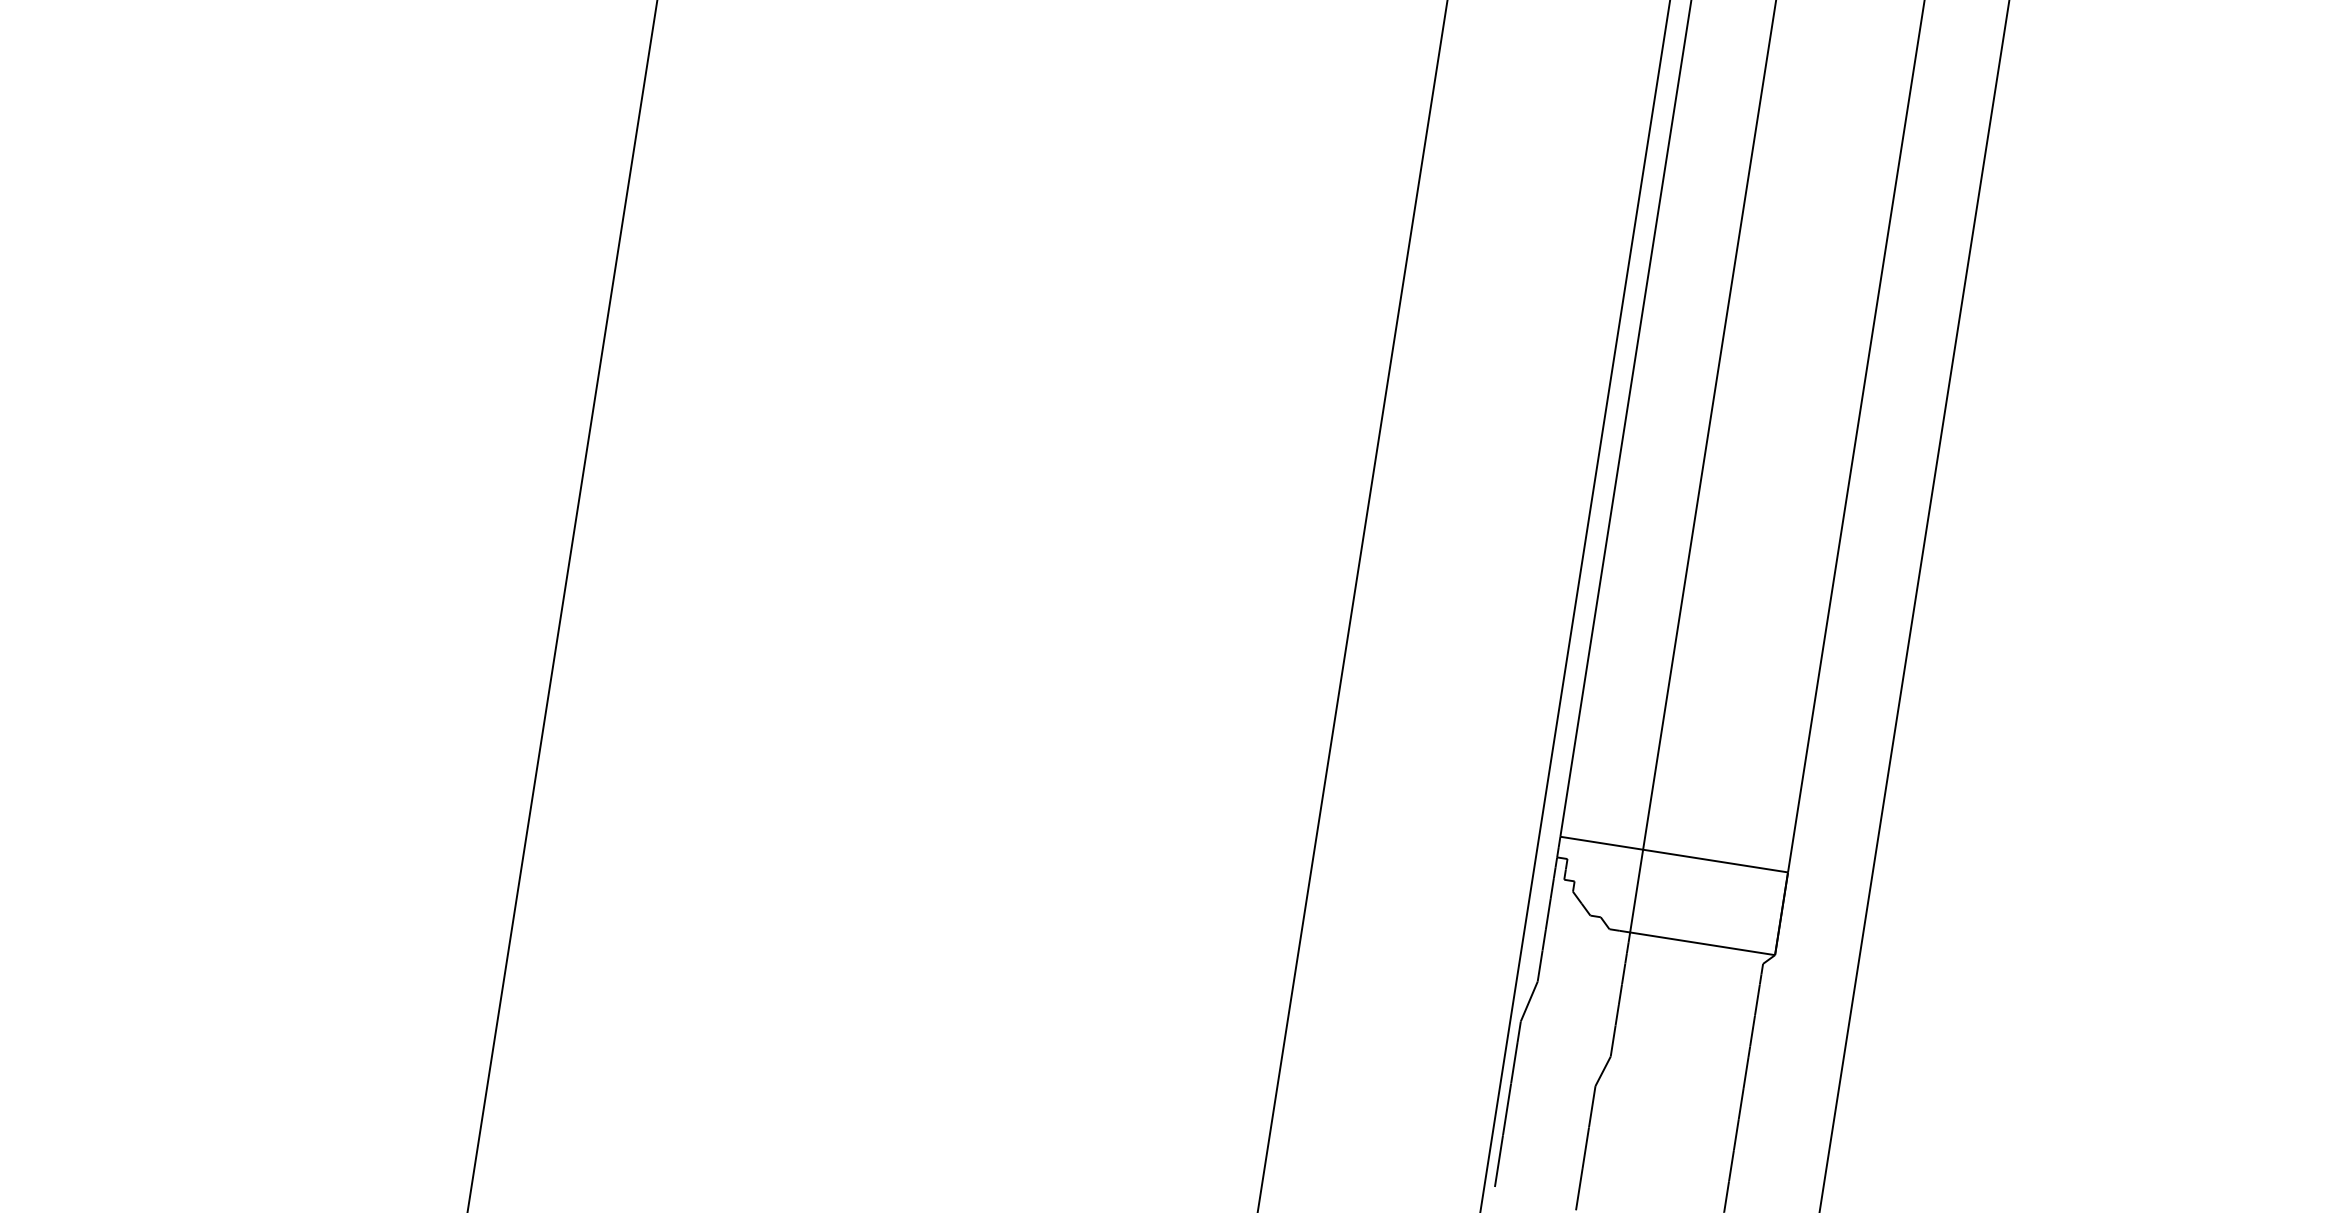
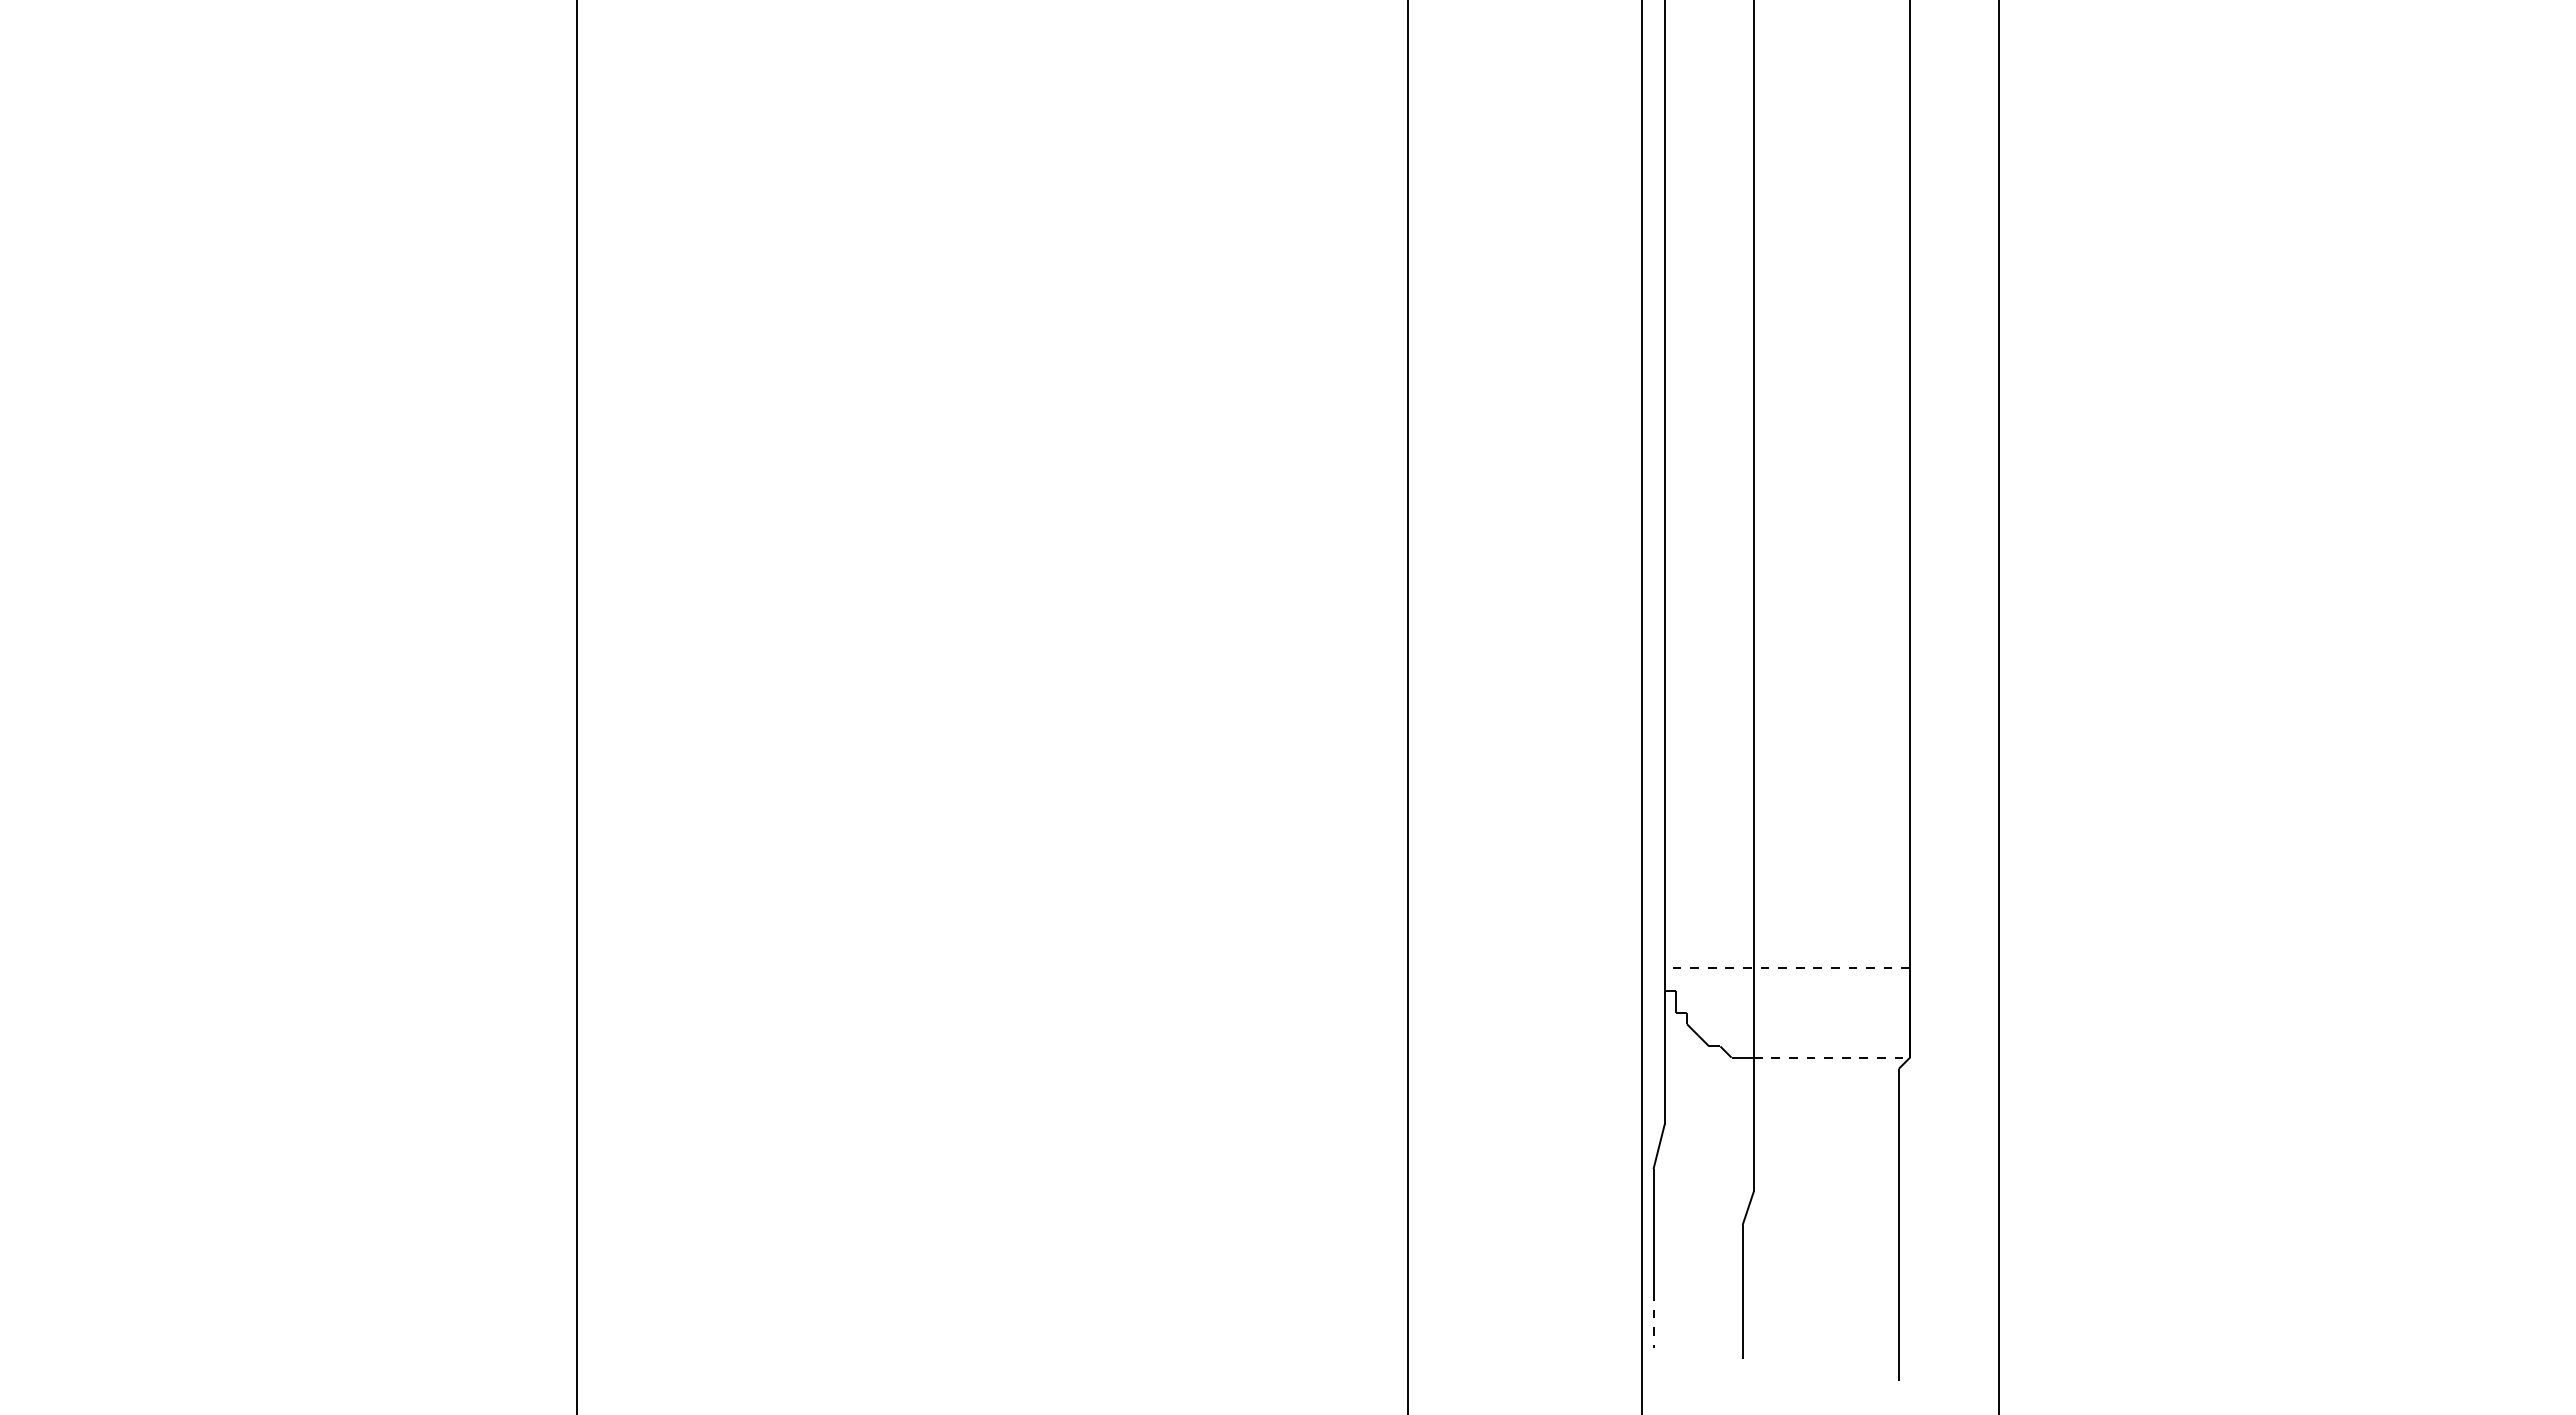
line: (1674, 854) -> (1787, 968), solid -> dashed
line: (1703, 943) -> (1832, 1057), solid -> dashed
line: (1499, 1160) -> (1653, 1319), solid -> dashed

